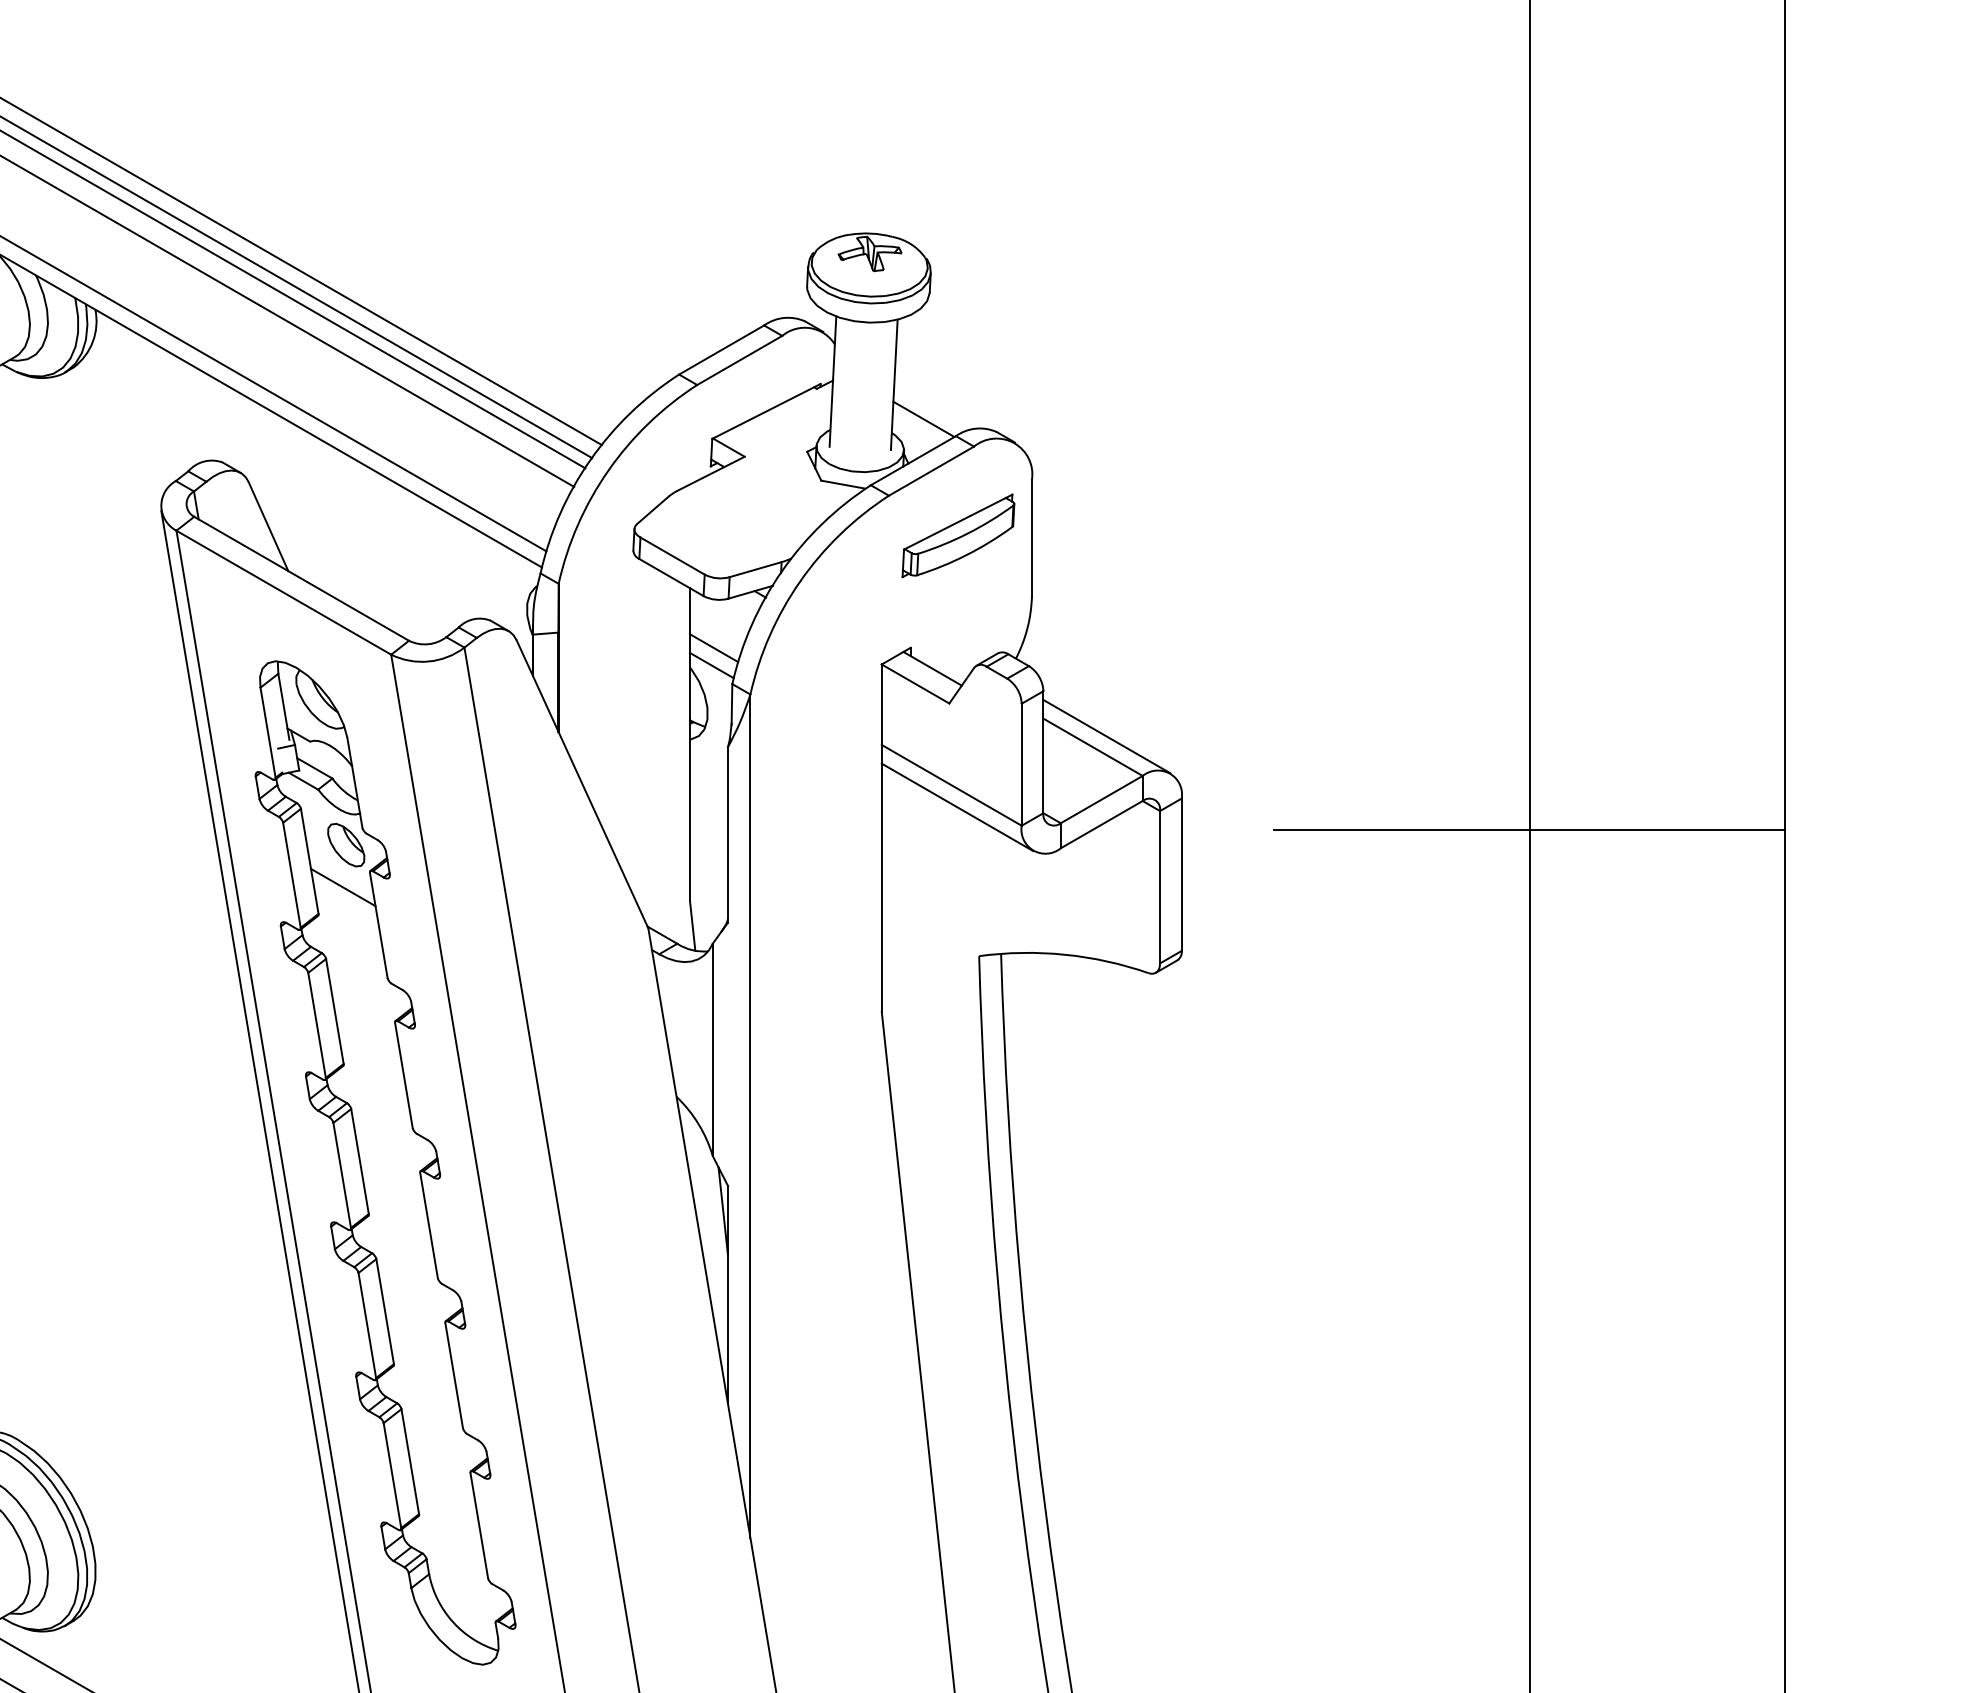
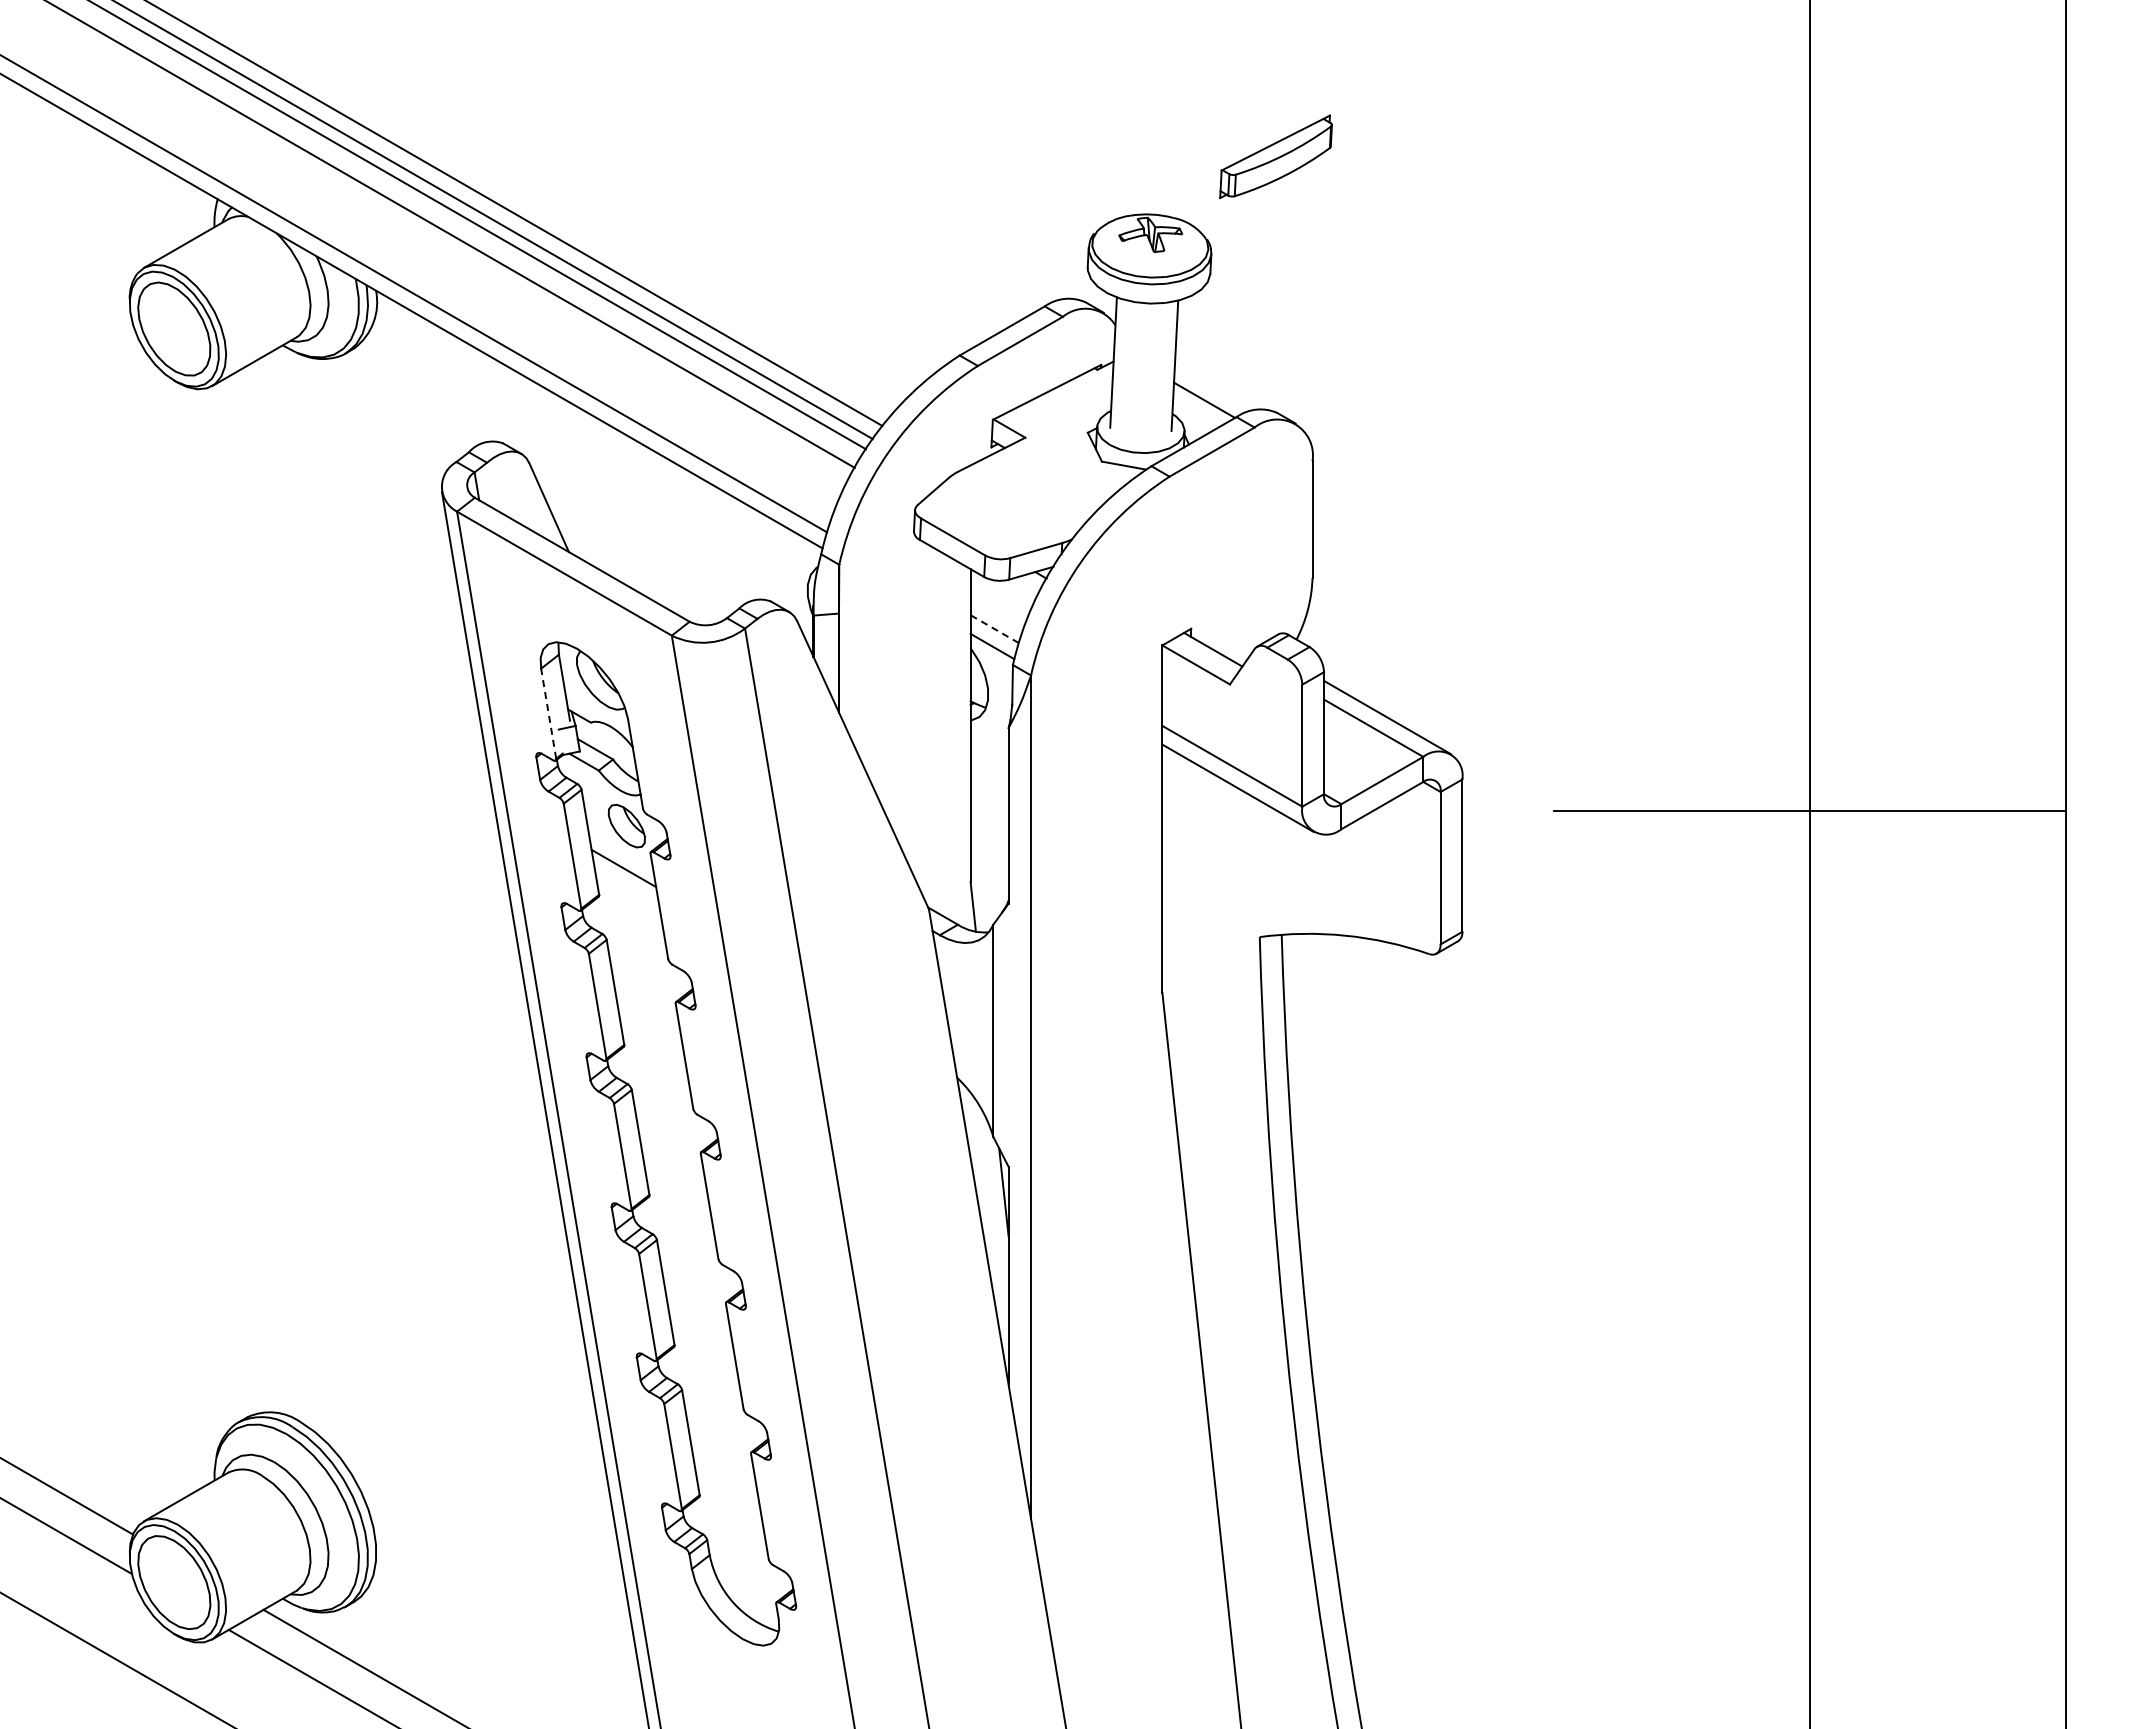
part: (957, 535) -> (1275, 156), moved
line: (713, 648) -> (994, 629), solid -> dashed
line: (267, 732) -> (548, 713), solid -> dashed

